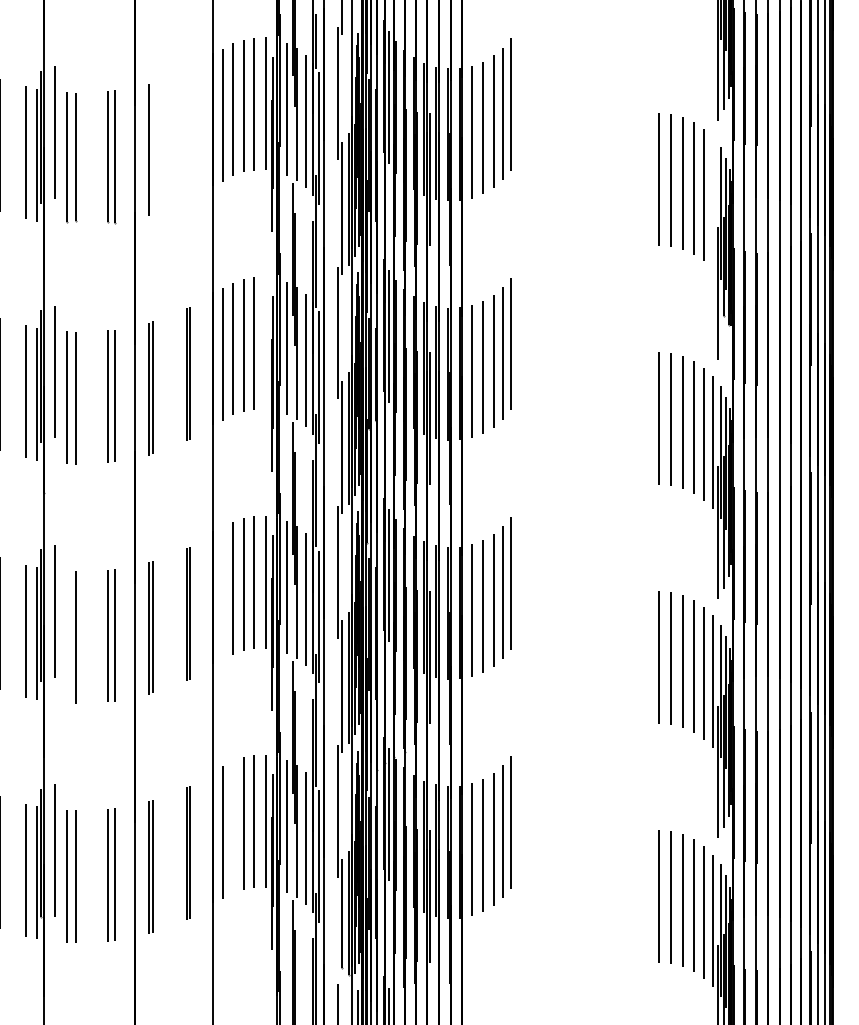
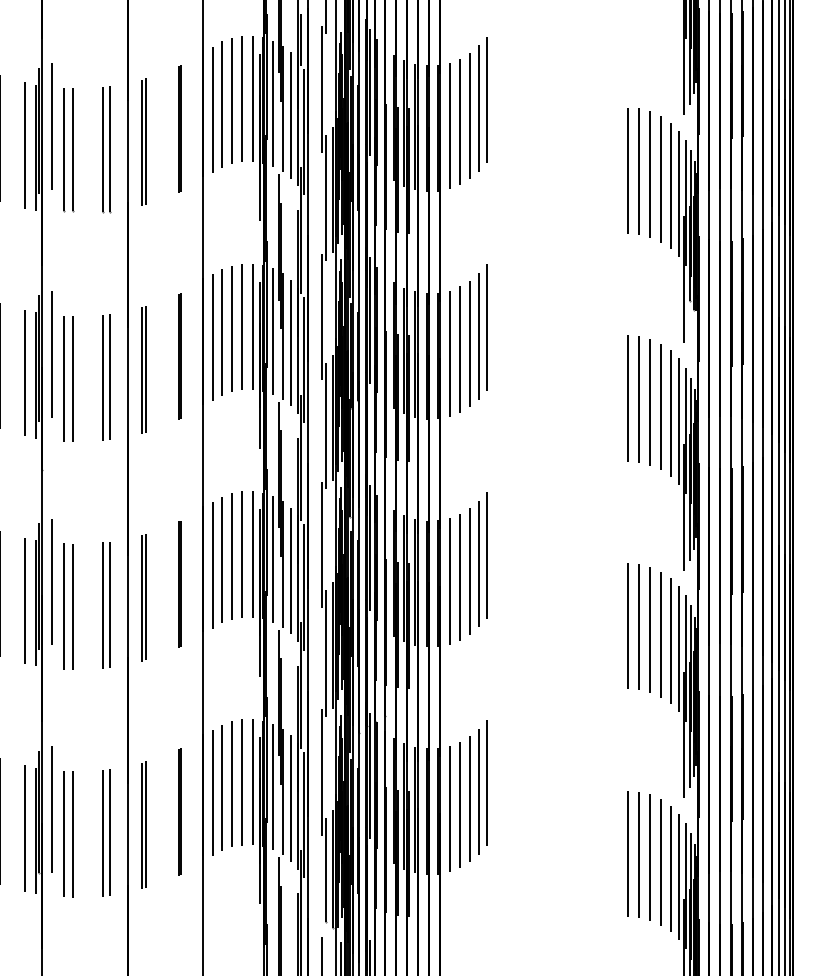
line: (187, 134) -> (178, 128), added
line: (153, 148) -> (146, 141), added
line: (713, 203) -> (679, 193), added
line: (265, 342) -> (252, 326), added
line: (223, 593) -> (212, 565), added
line: (66, 636) -> (63, 606), added
line: (232, 827) -> (221, 787), added

